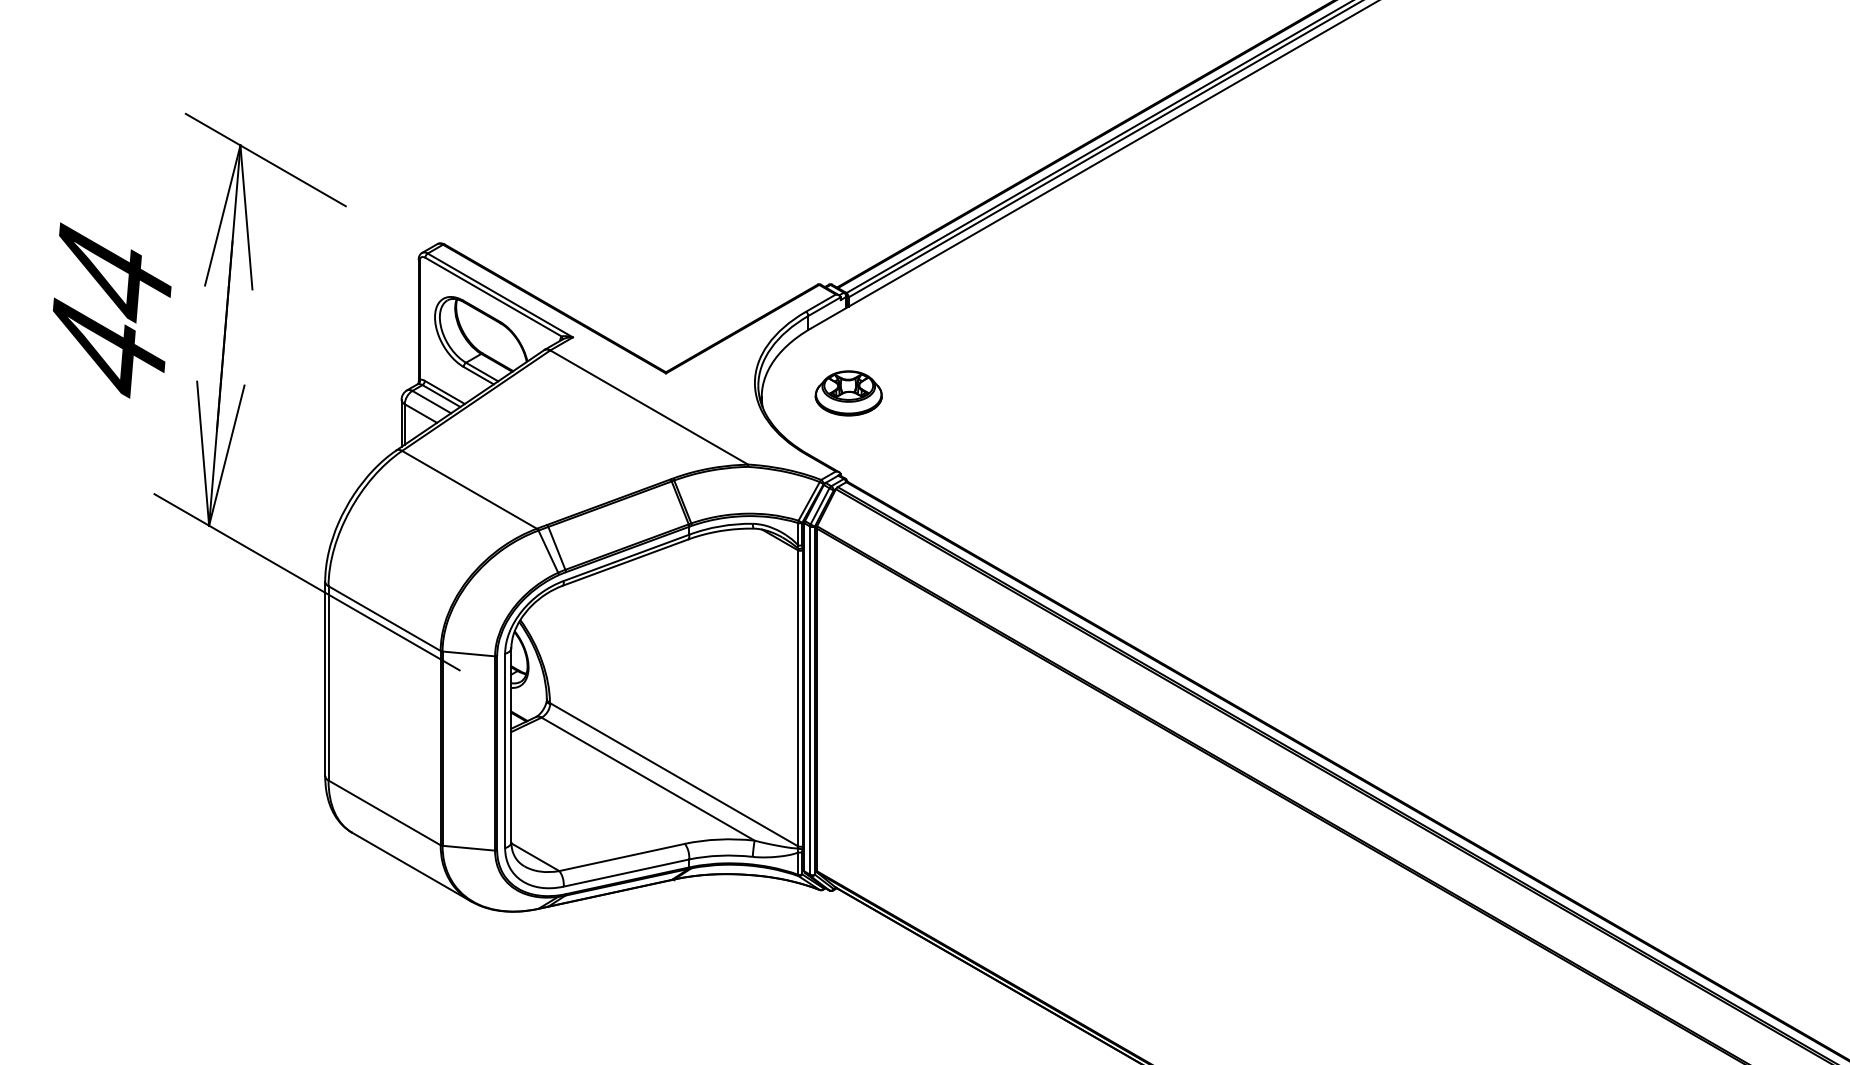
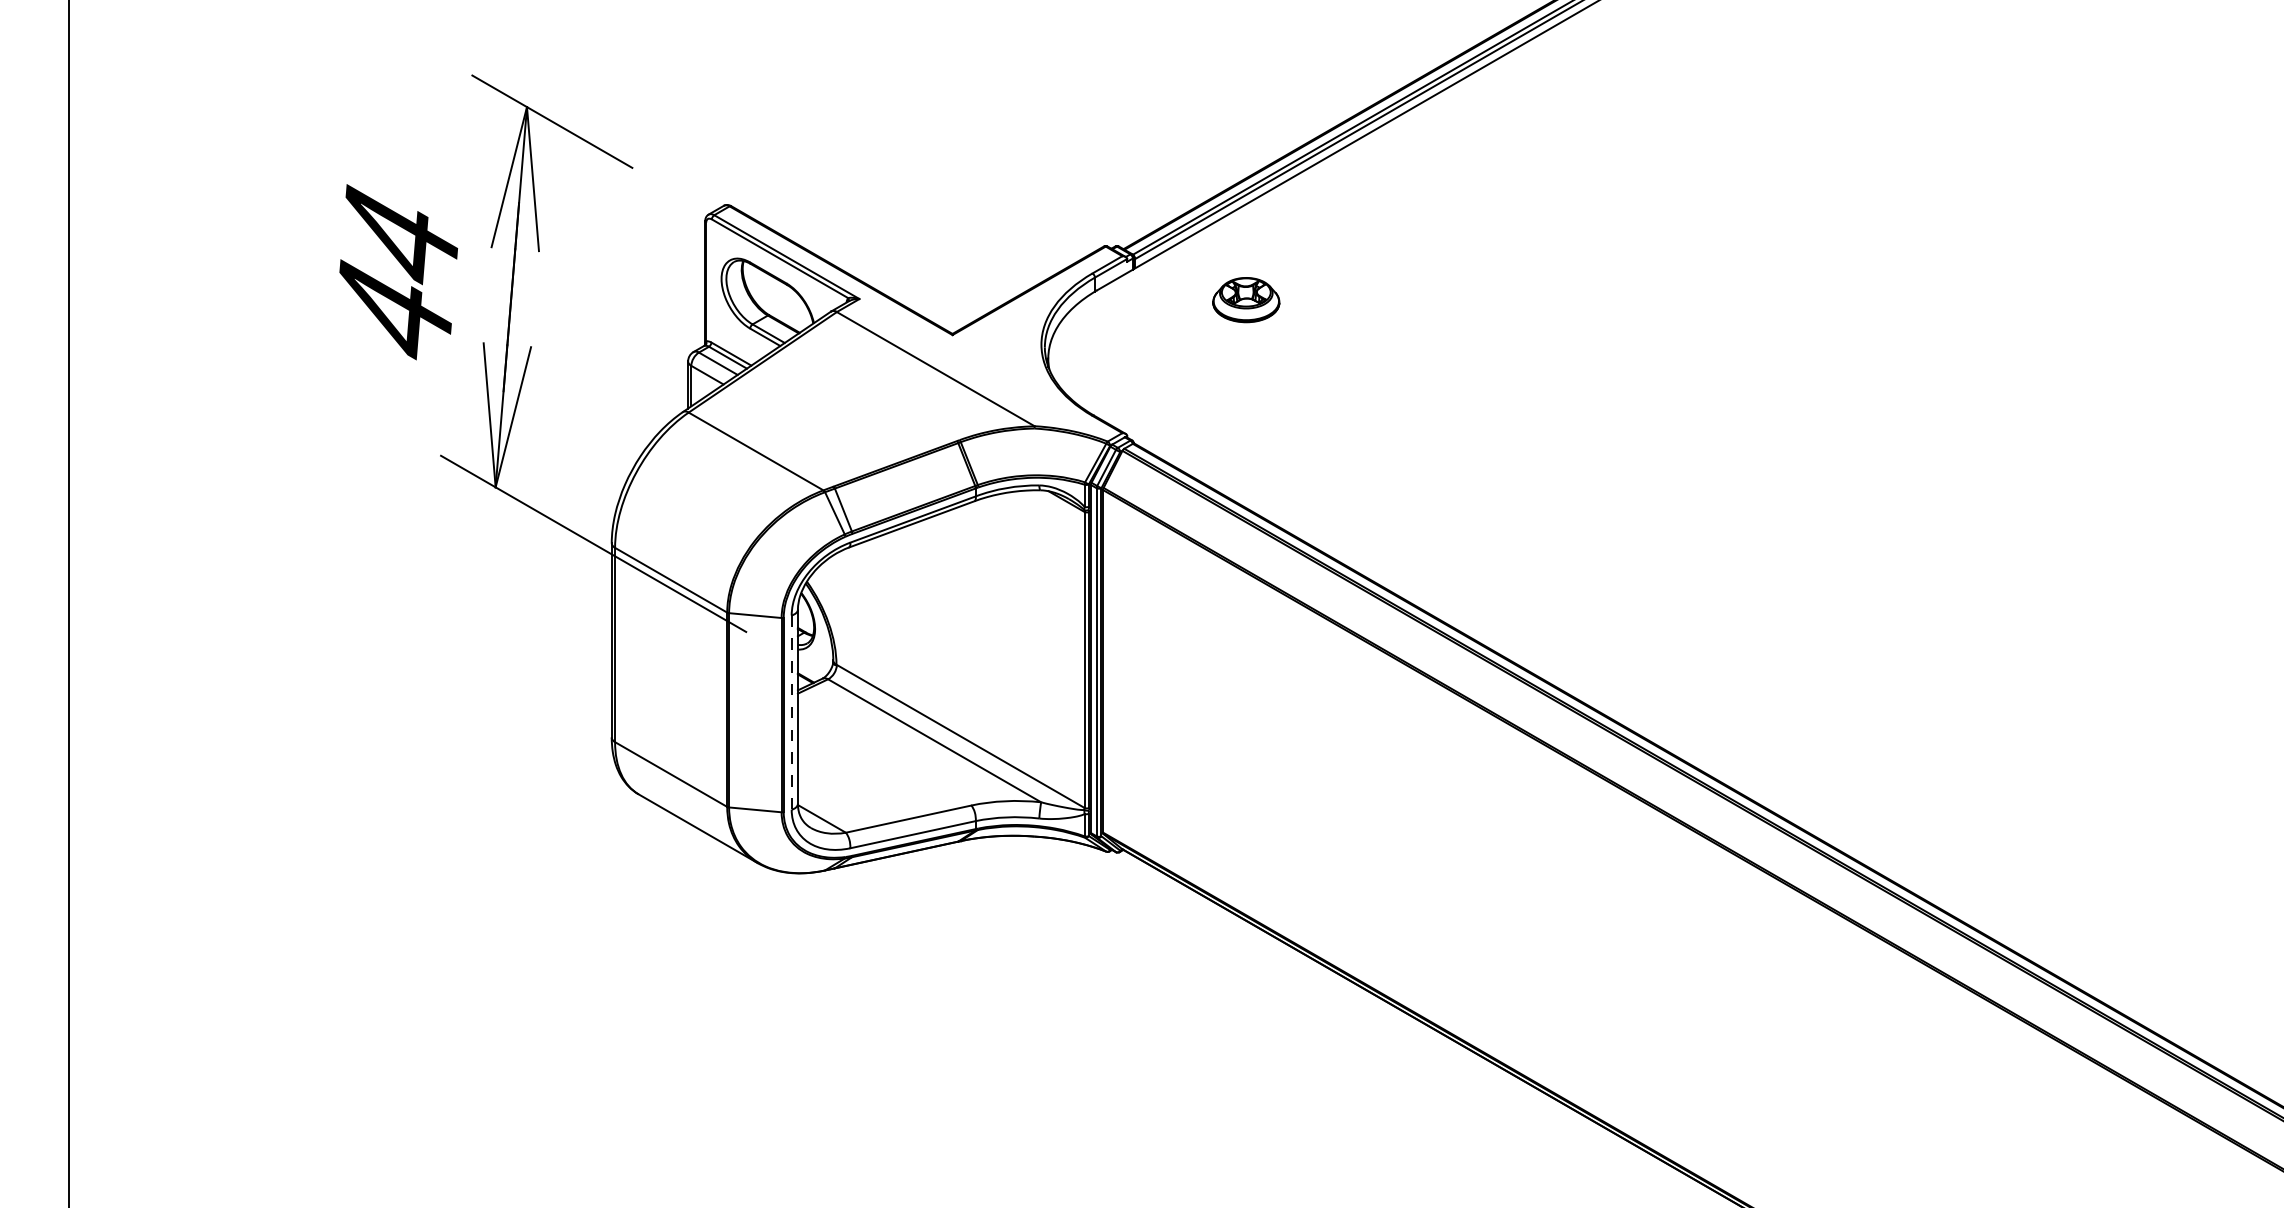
part: (848, 393) -> (1246, 300), moved
line: (504, 751) -> (791, 713), solid -> dashed

